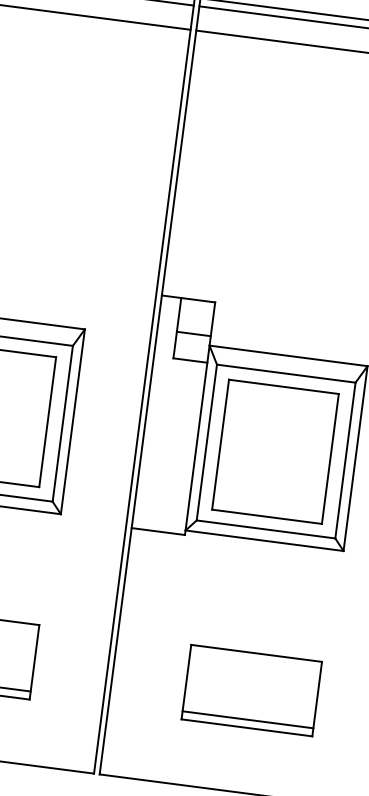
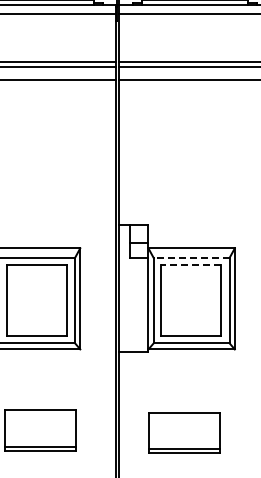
line: (285, 374) -> (191, 258), solid -> dashed
line: (282, 386) -> (190, 265), solid -> dashed
part: (252, 689) -> (184, 432), moved

